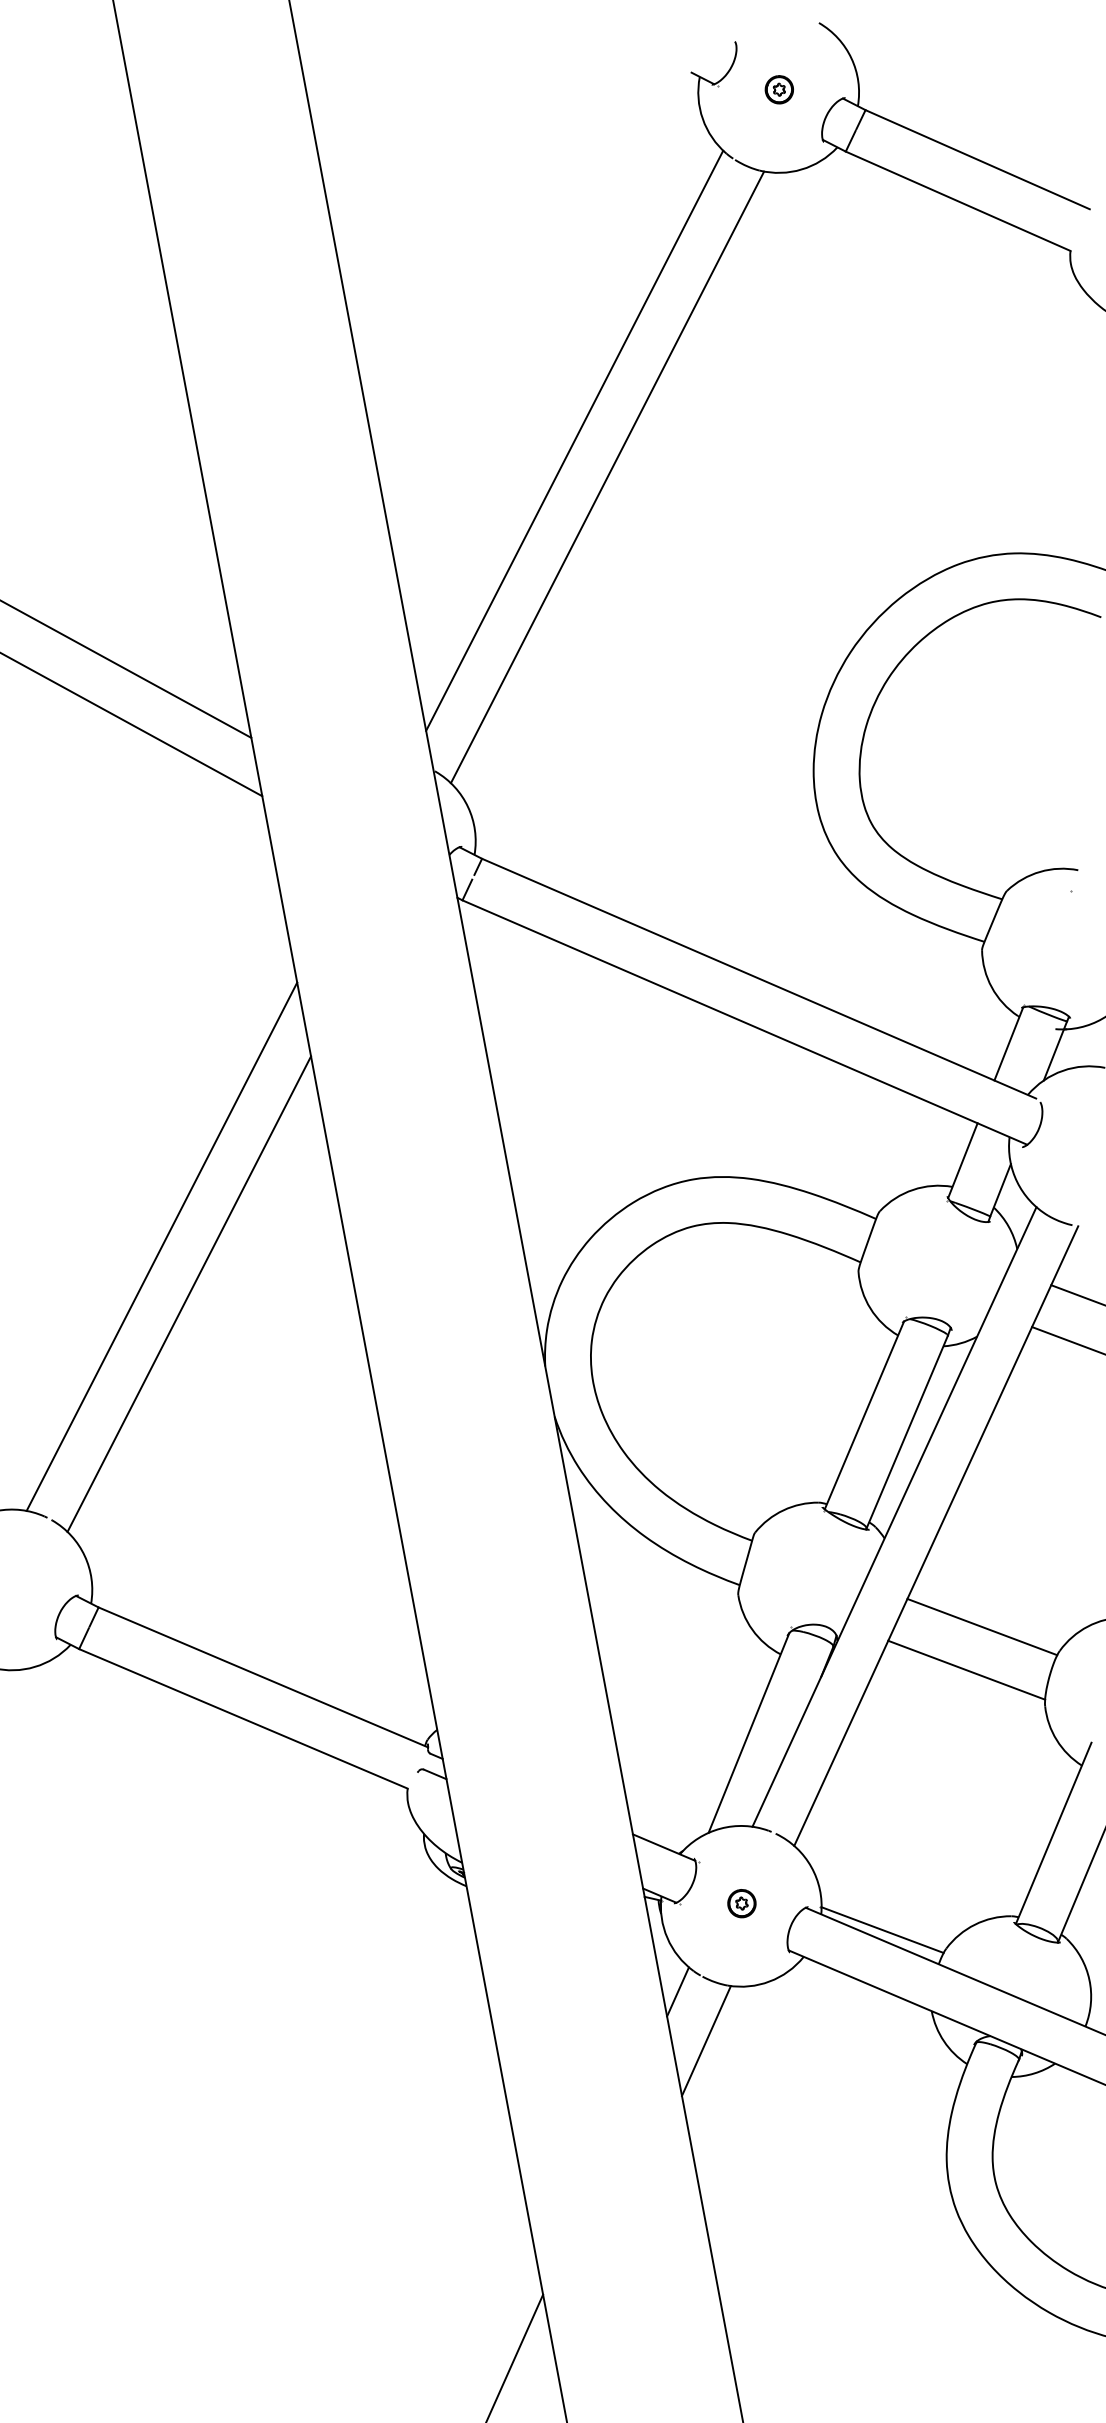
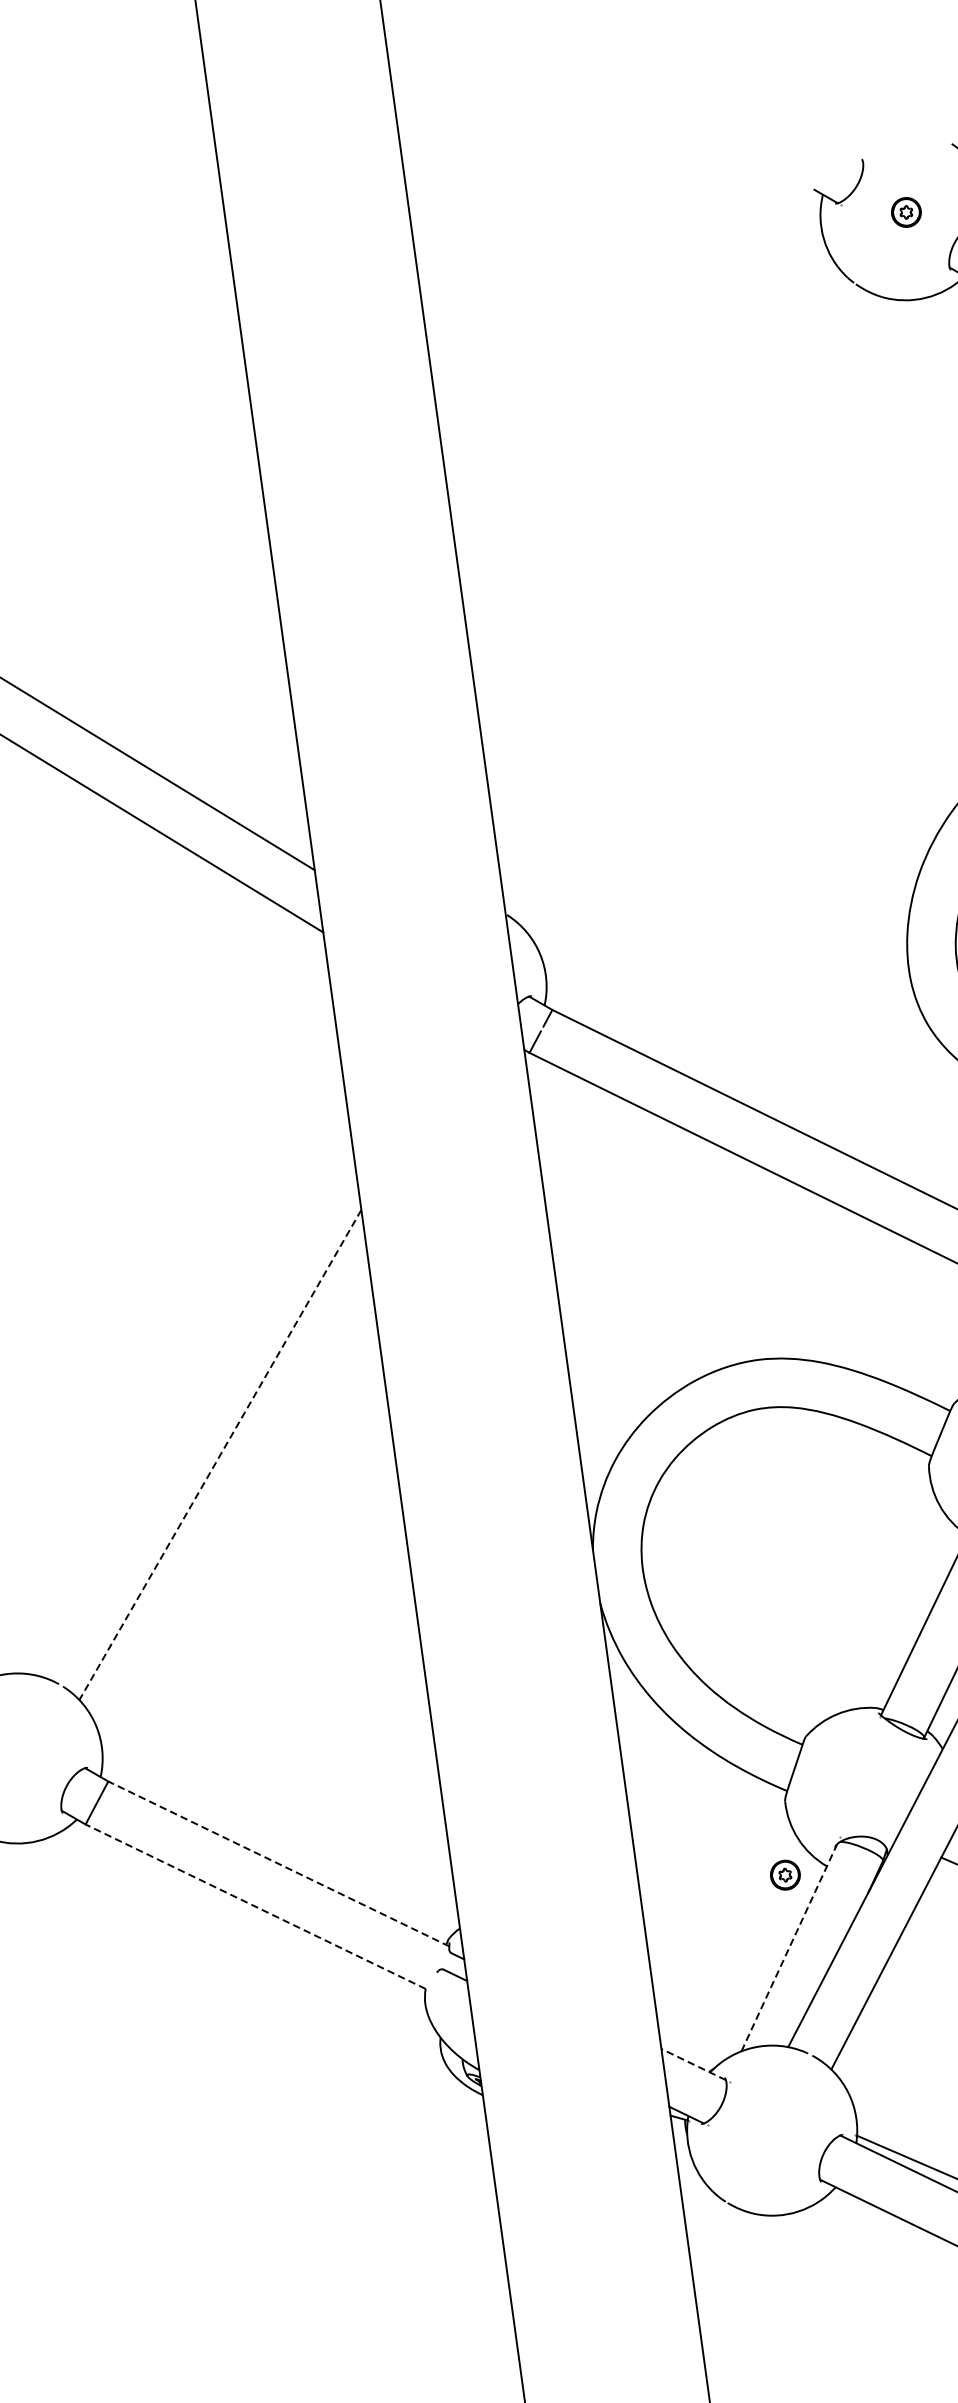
line: (574, 440) -> (671, 572), removed
line: (607, 477) -> (704, 613), removed
line: (161, 1246) -> (193, 1403), removed
line: (189, 1294) -> (220, 1455), solid -> dashed
line: (263, 1677) -> (279, 1864), solid -> dashed
line: (243, 1718) -> (255, 1906), solid -> dashed
line: (749, 1732) -> (789, 1947), solid -> dashed
line: (664, 1847) -> (694, 2064), solid -> dashed
part: (741, 1903) -> (784, 1875), moved
line: (677, 1991) -> (700, 2217), removed
line: (705, 2040) -> (727, 2270), removed

